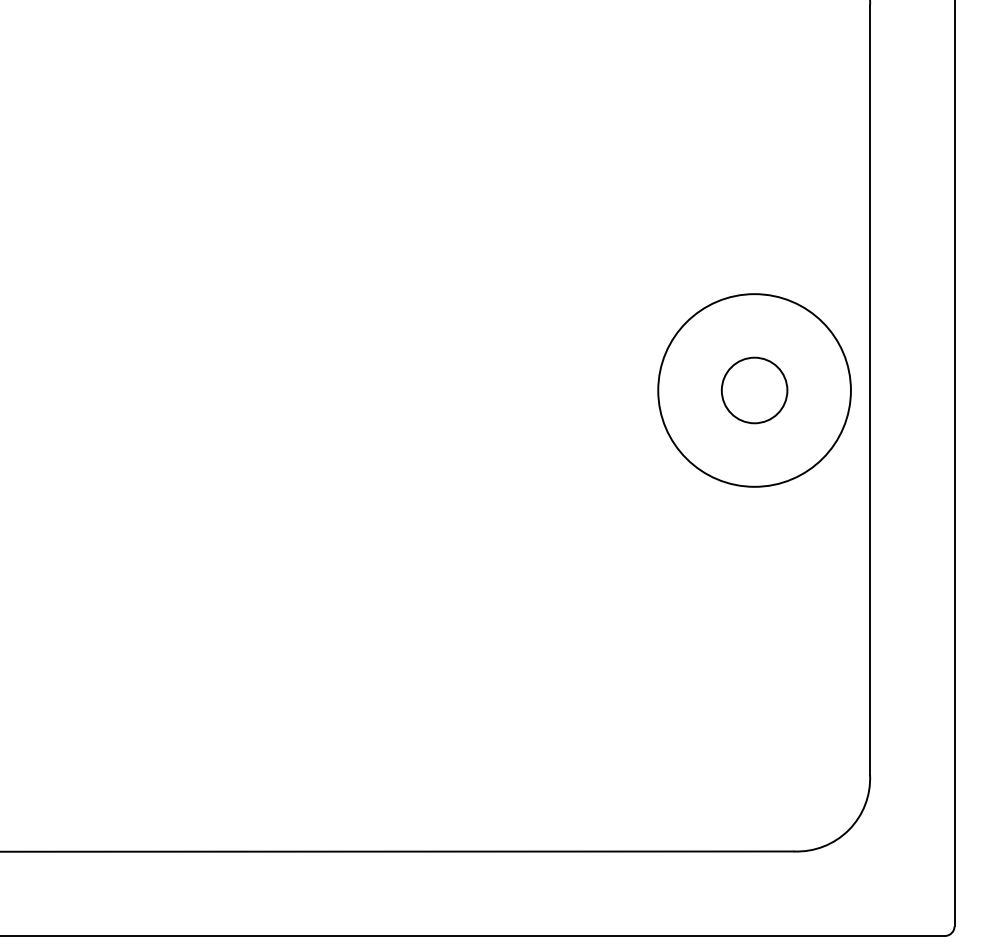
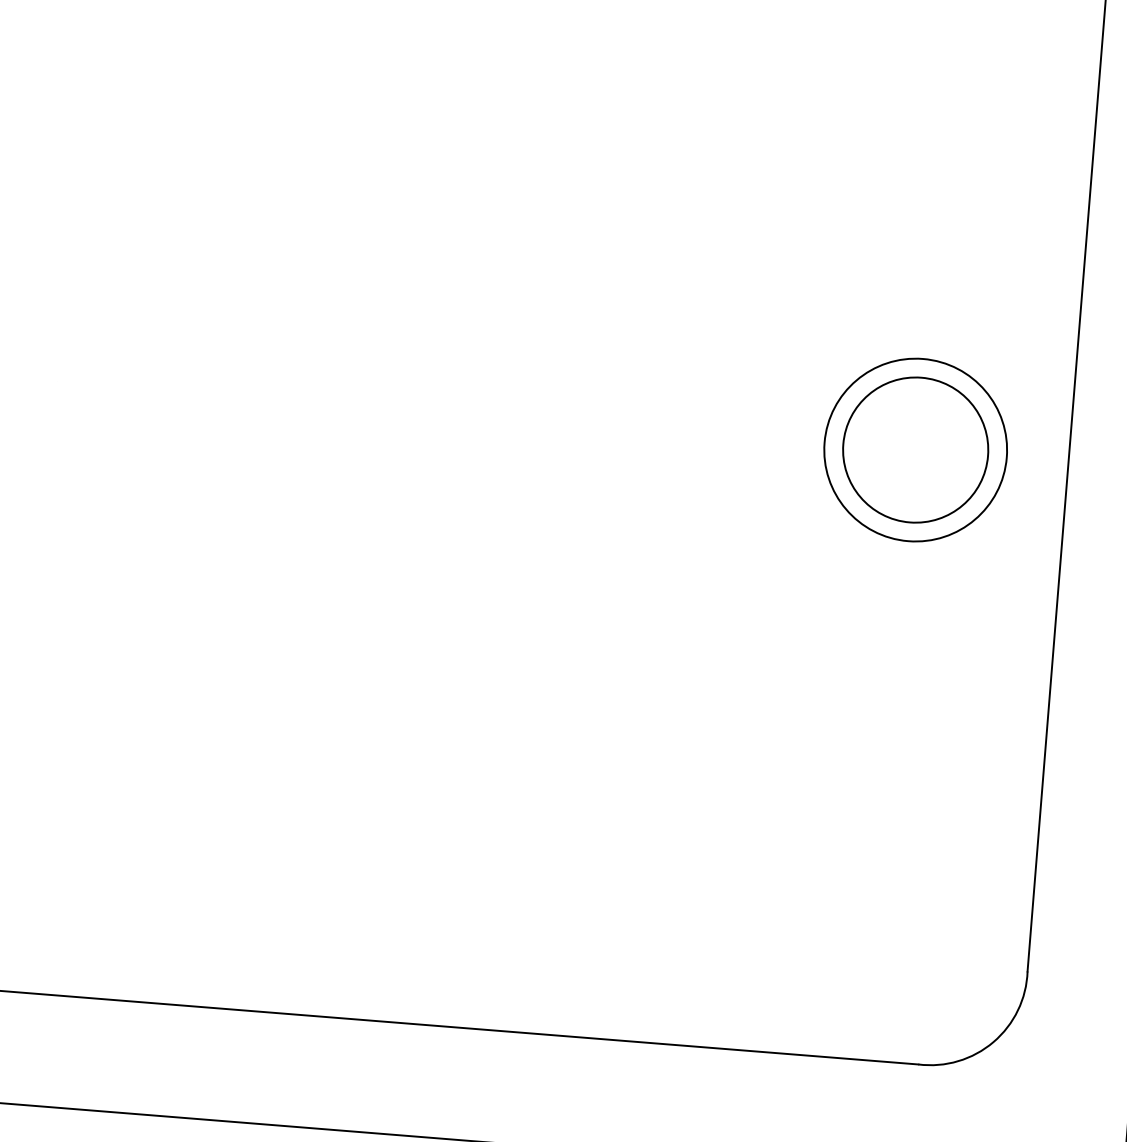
circle: (754, 390) -> (915, 450), size x0.71
circle: (754, 390) -> (915, 450), size x1.67

